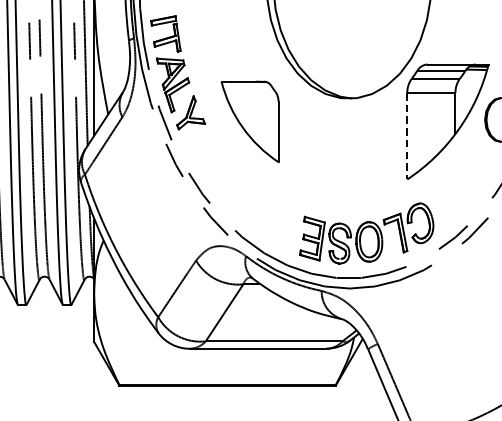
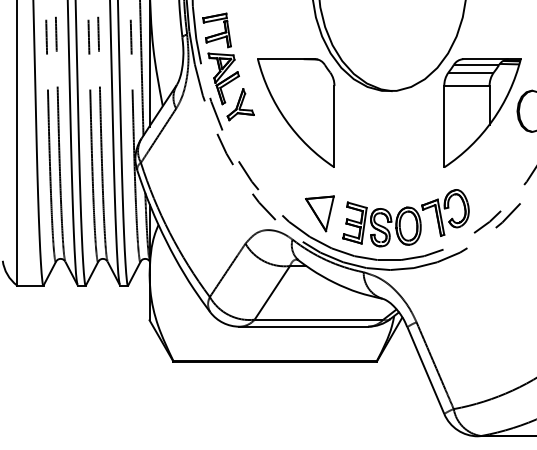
part: (250, 121) -> (296, 112), size x1.43
line: (407, 136) -> (444, 126), dashed -> solid
part: (274, 228) -> (319, 213), added

